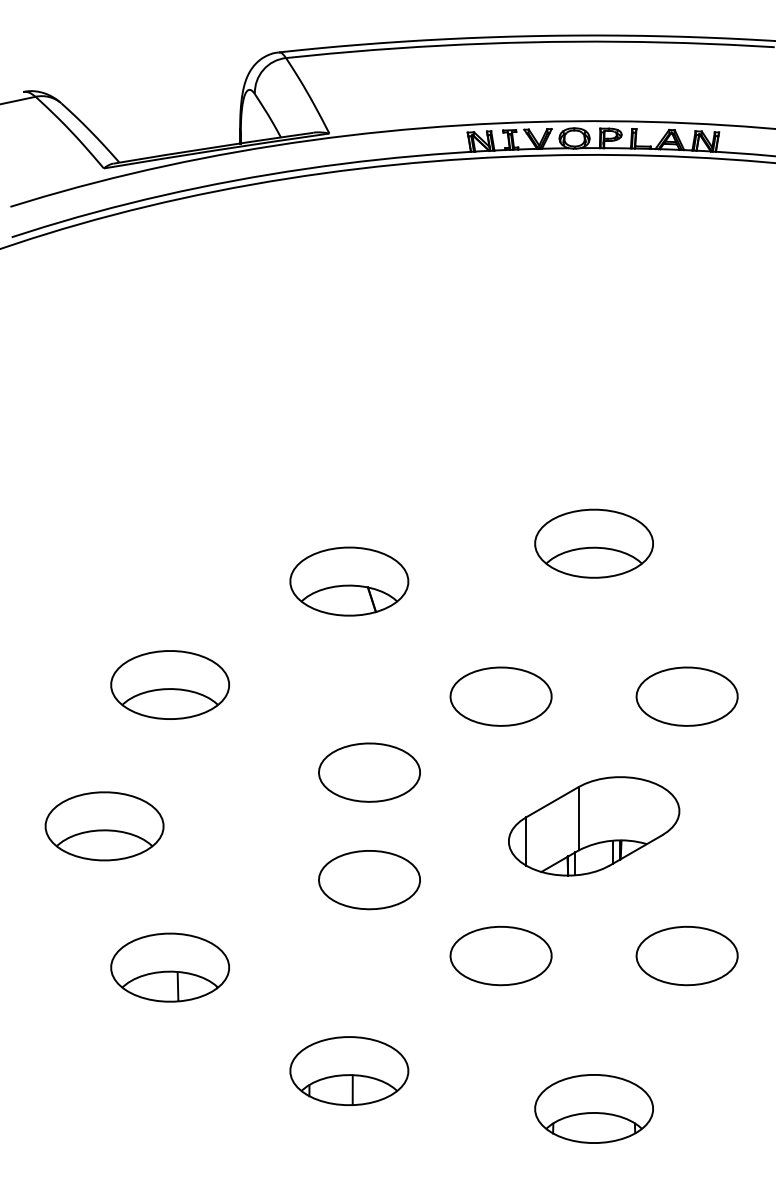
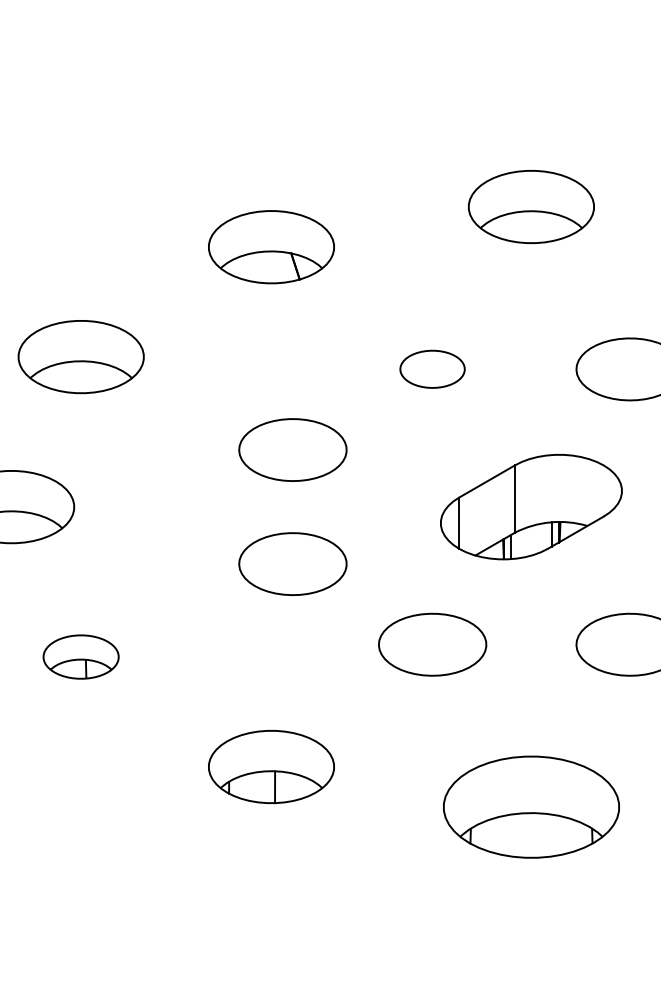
part: (500, 696) -> (431, 369), size x0.6
part: (169, 967) -> (80, 656), size x0.6
part: (593, 1108) -> (530, 806), size x1.4

